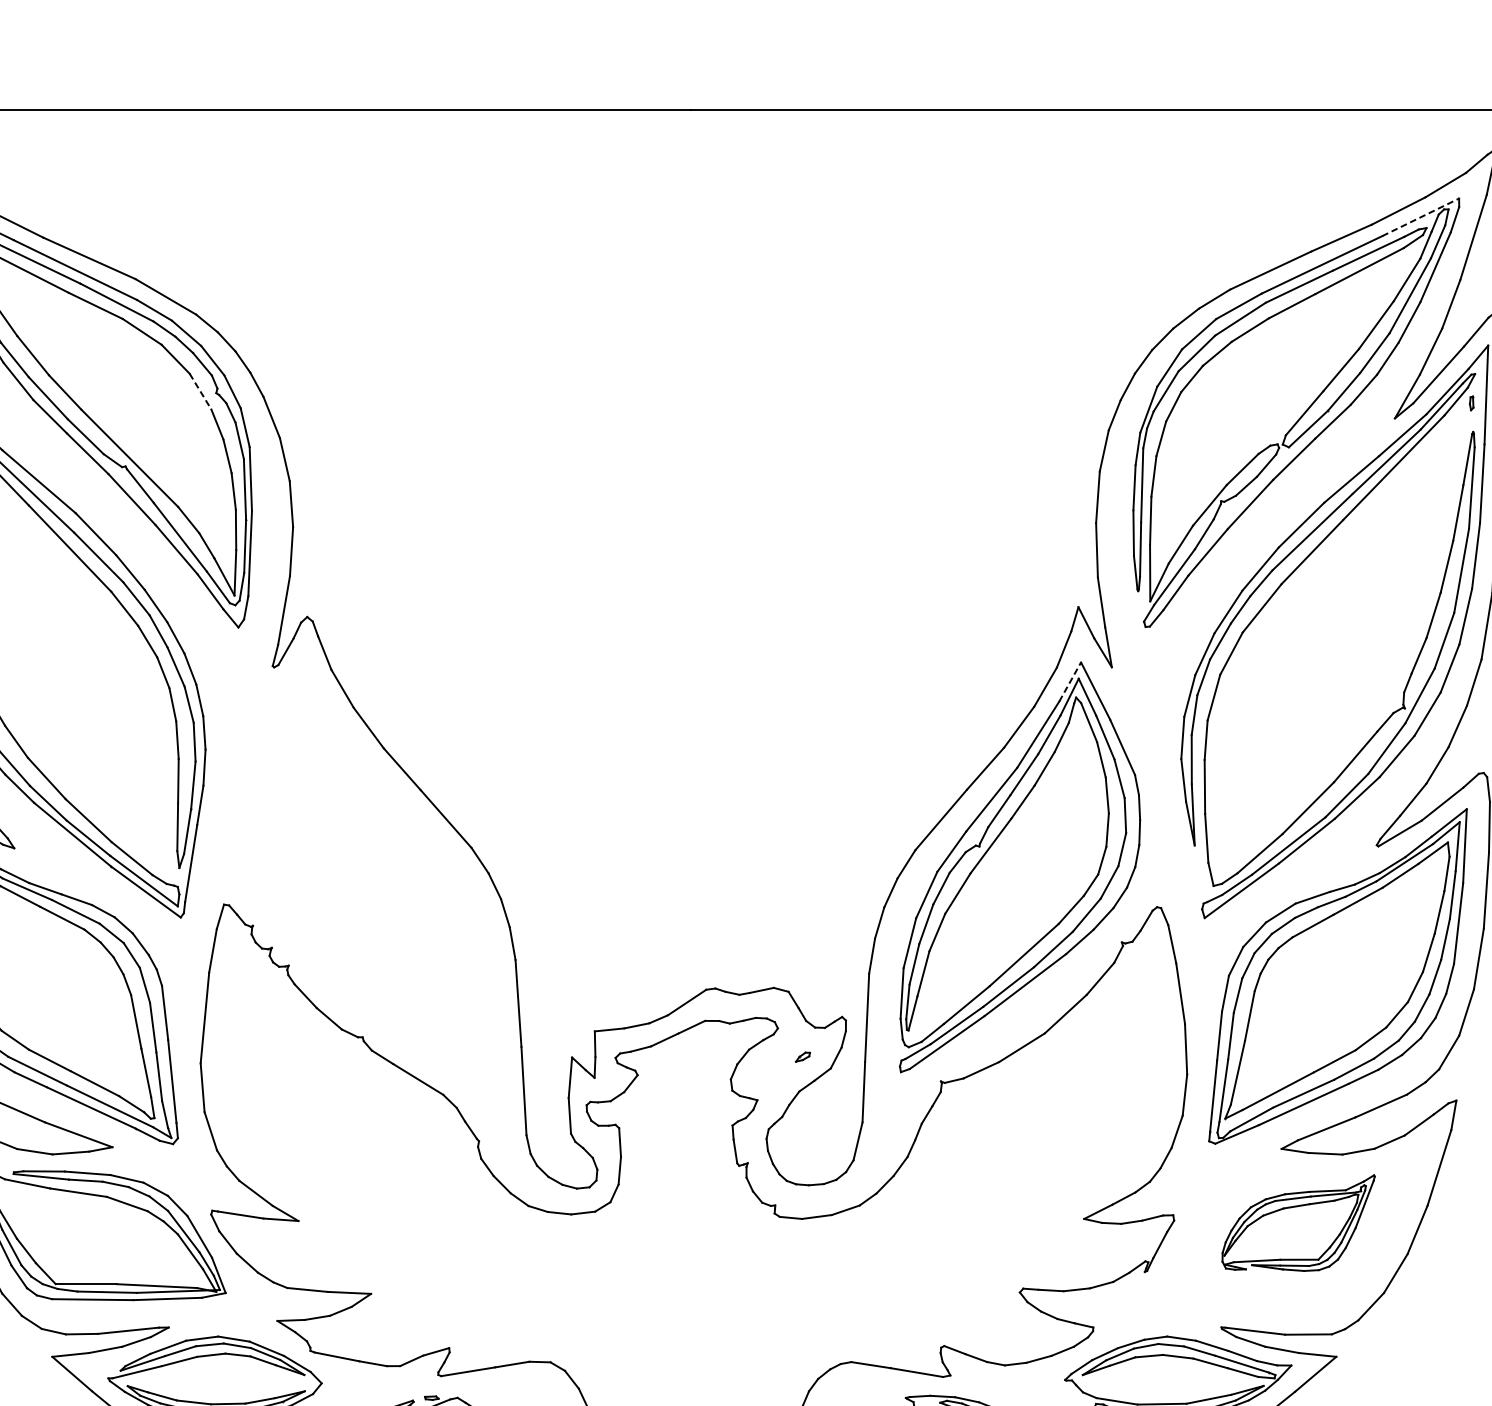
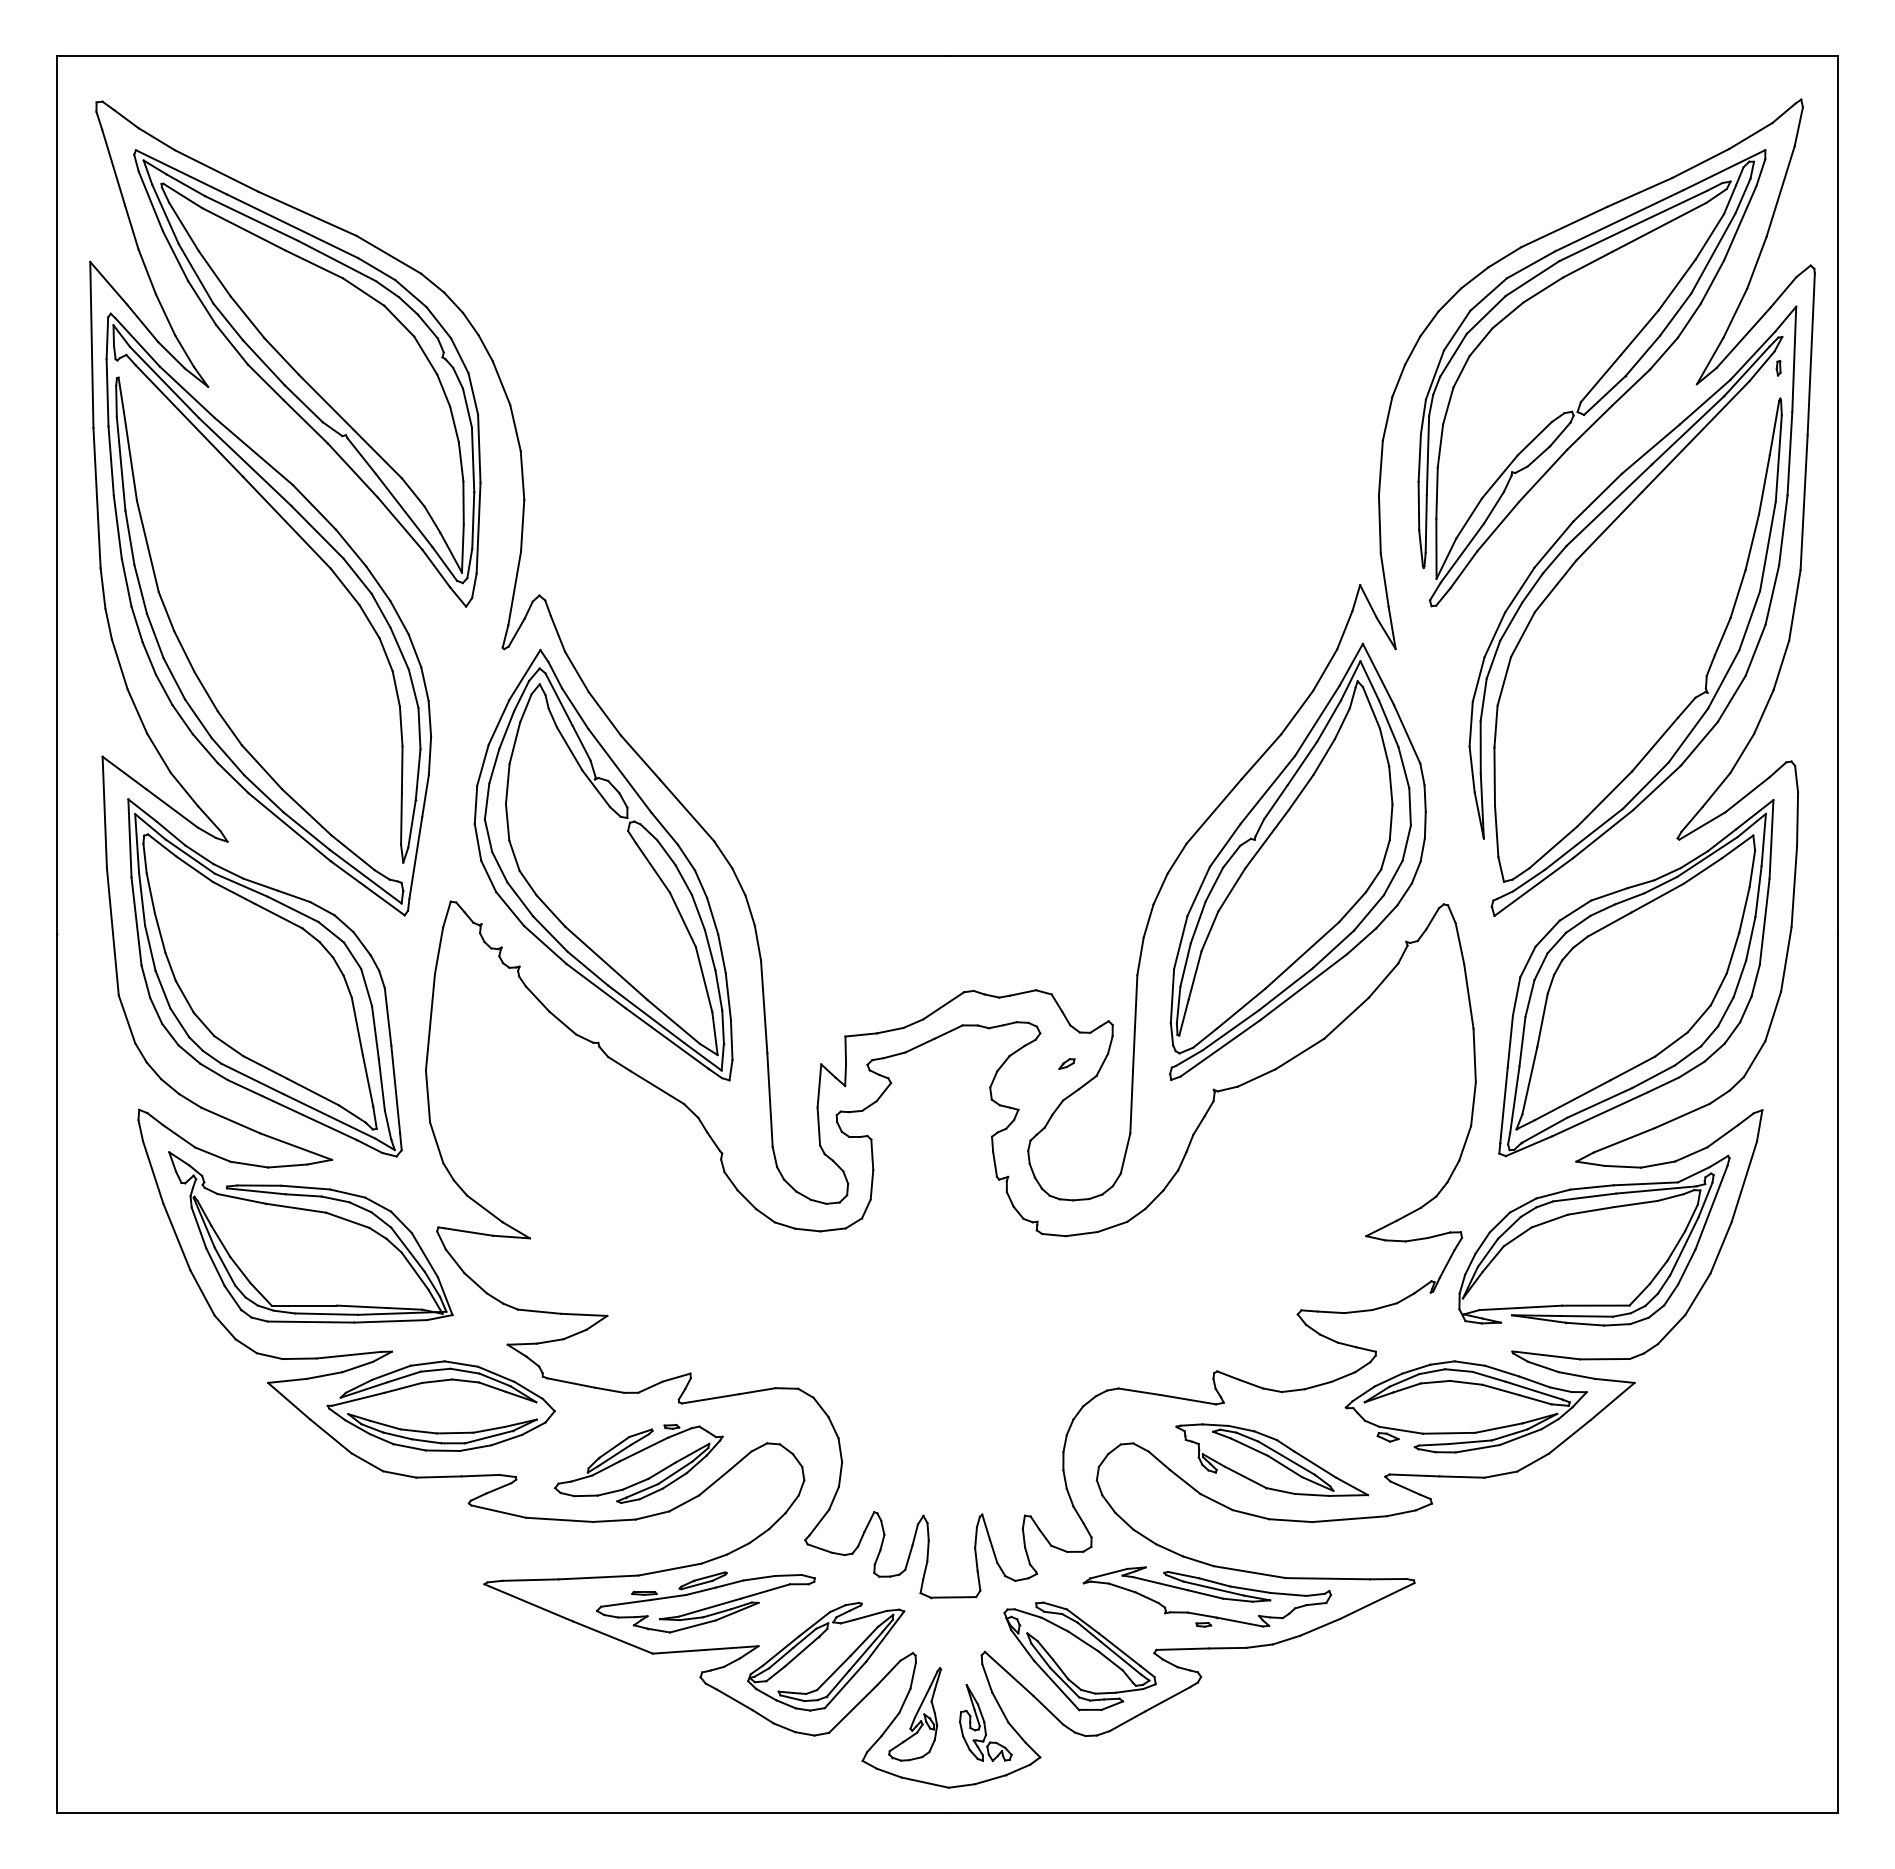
line: (1420, 217) -> (1724, 170), dashed -> solid
line: (201, 392) -> (426, 356), dashed -> solid
line: (1070, 681) -> (1351, 664), dashed -> solid
part: (367, 869) -> (603, 864), added
part: (1298, 1223) -> (1594, 1240), size x1.67

